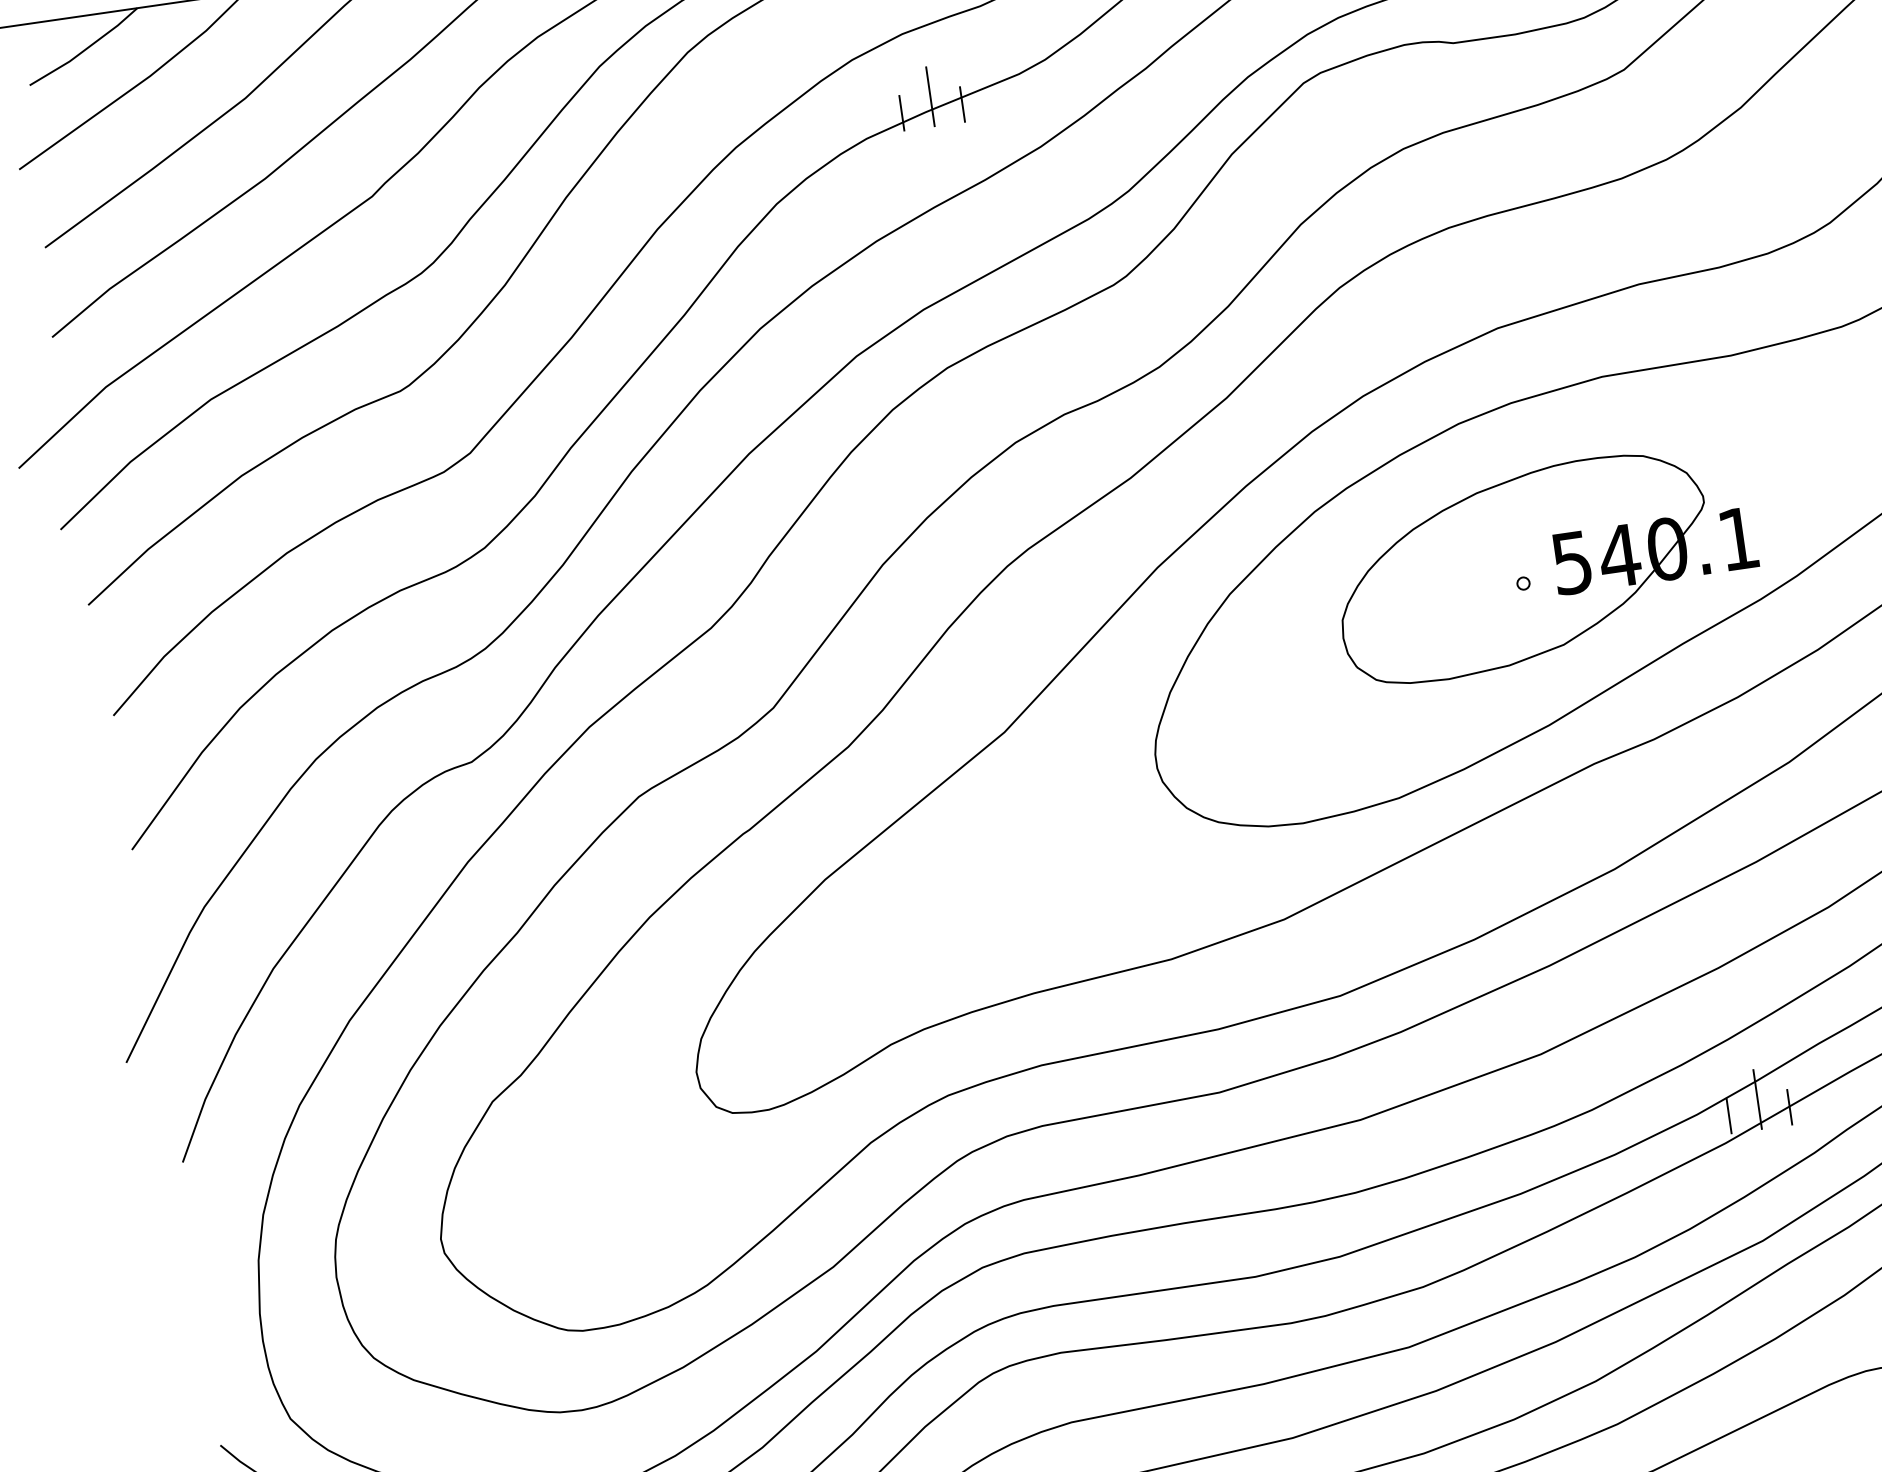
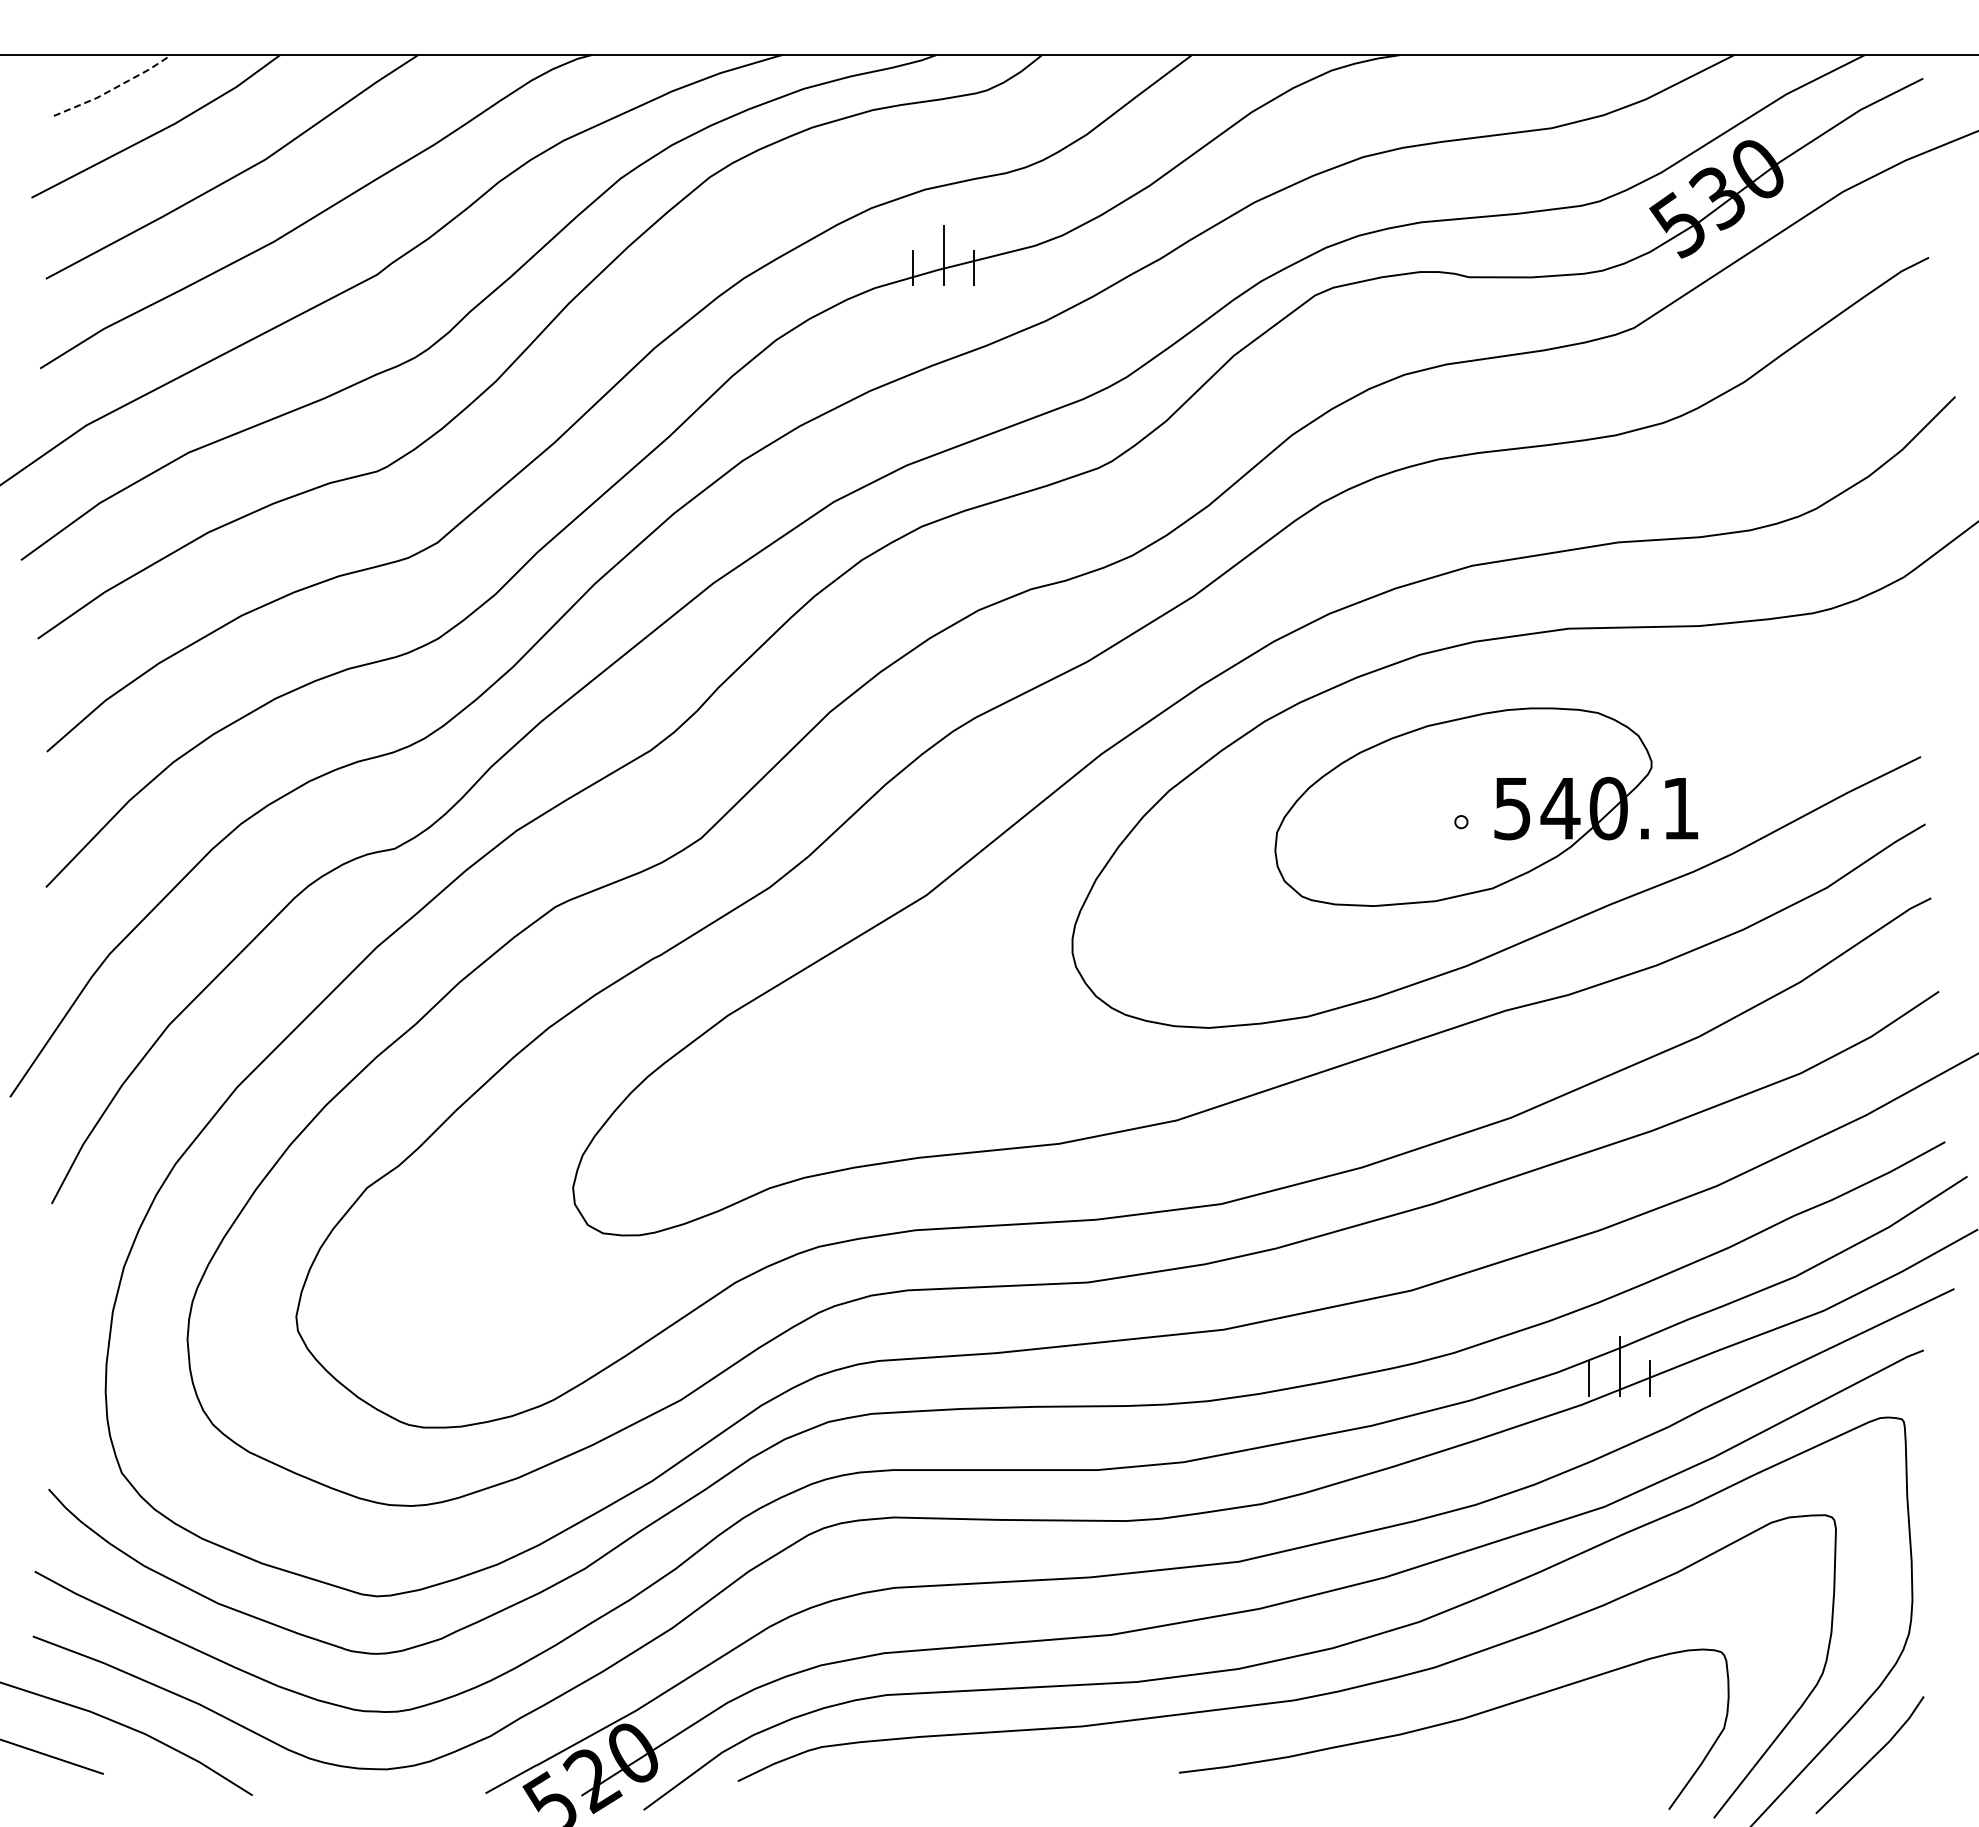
line: (86, 49) -> (115, 88), solid -> dashed

